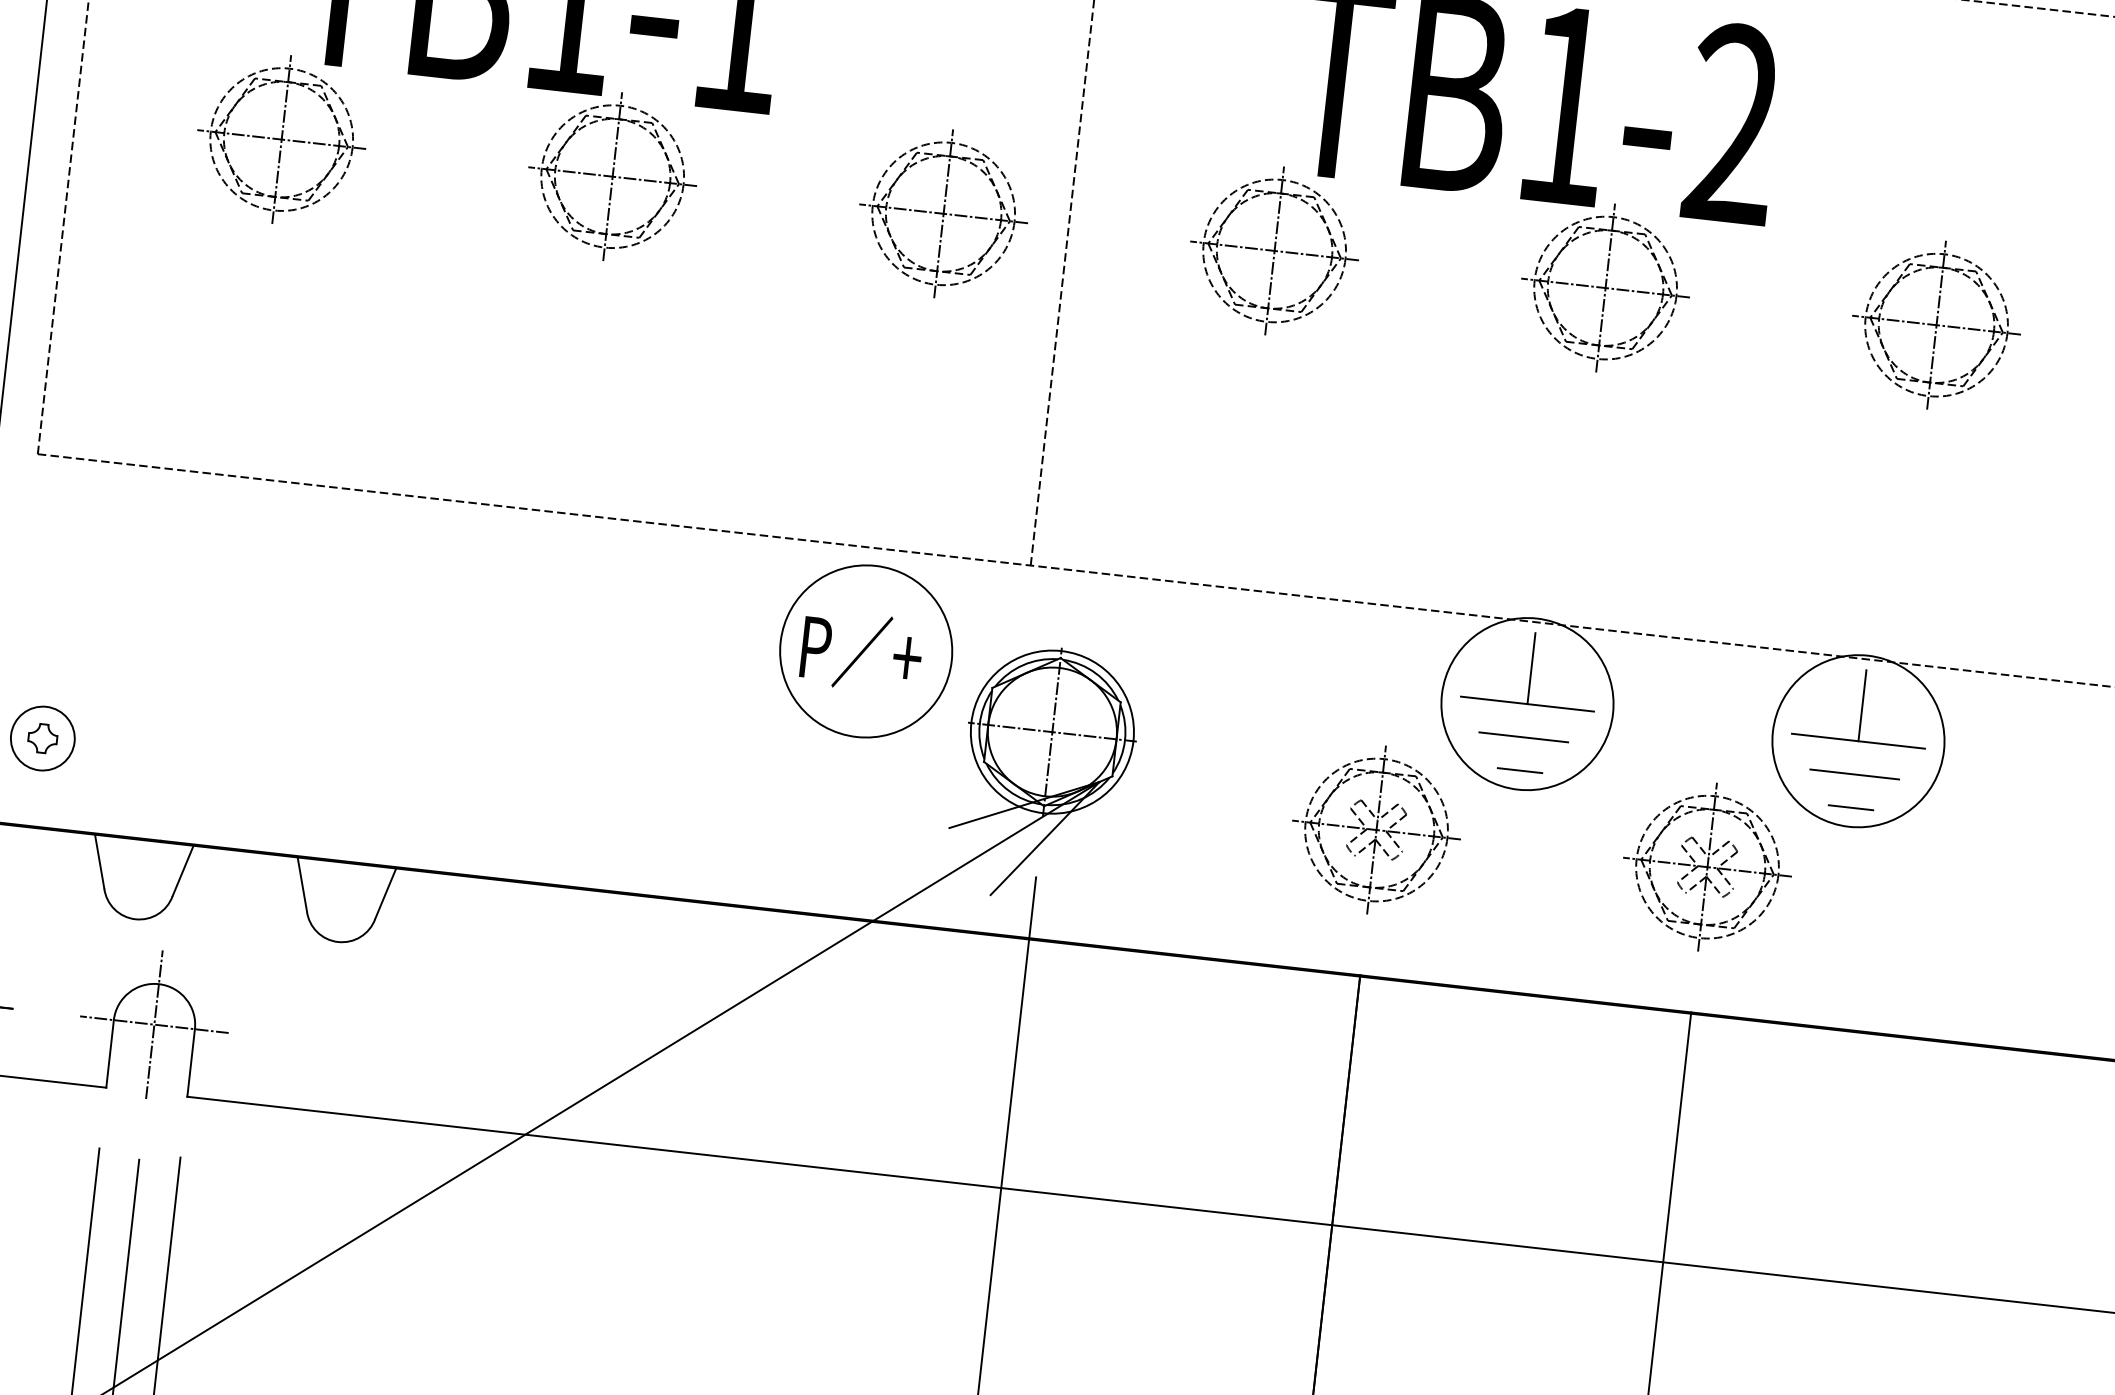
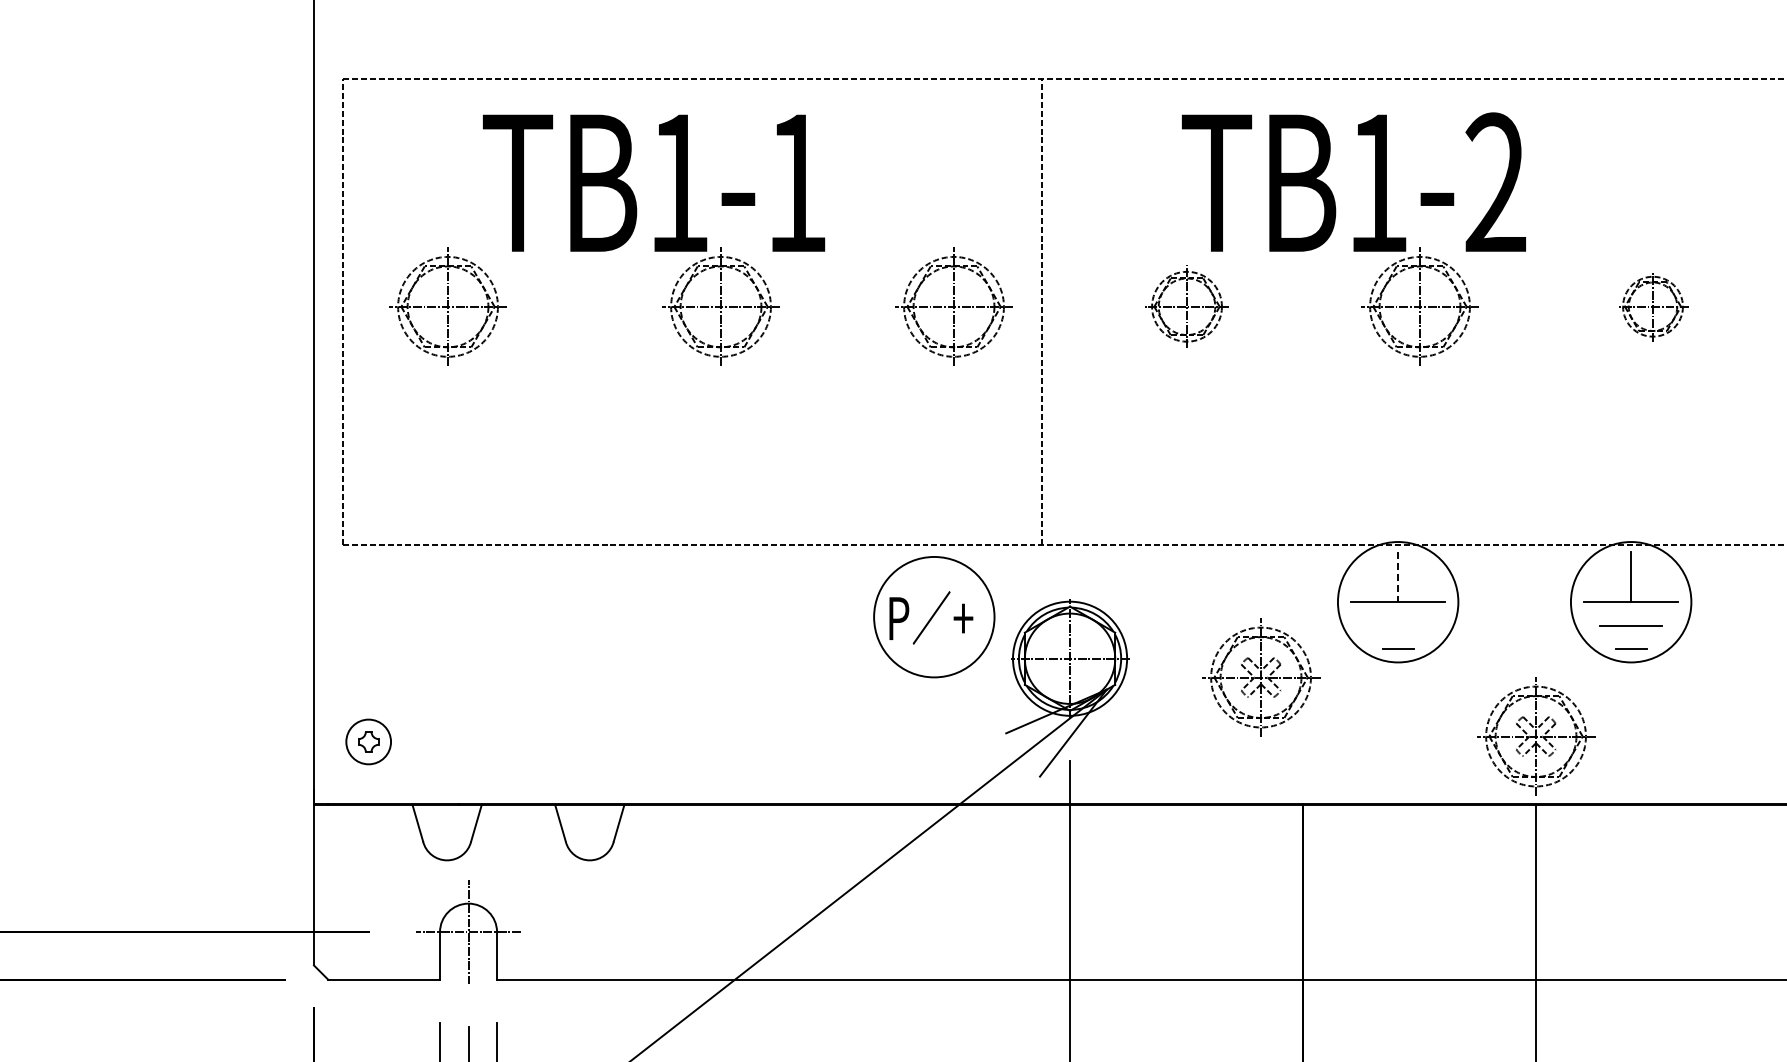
part: (281, 138) -> (447, 306), moved
part: (1273, 250) -> (1186, 306), size x0.7
part: (1935, 324) -> (1652, 306), size x0.6
line: (1531, 669) -> (1398, 577), solid -> dashed
line: (1522, 737) -> (1397, 625), removed
part: (1377, 830) -> (1261, 677), moved
part: (1708, 867) -> (1536, 736), moved

